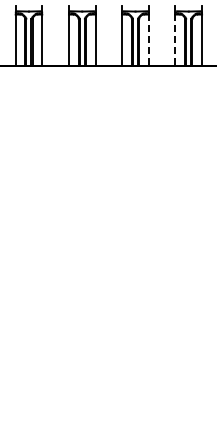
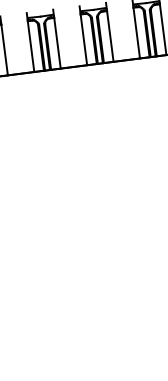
line: (148, 40) -> (110, 36), dashed -> solid
line: (175, 40) -> (136, 33), dashed -> solid

